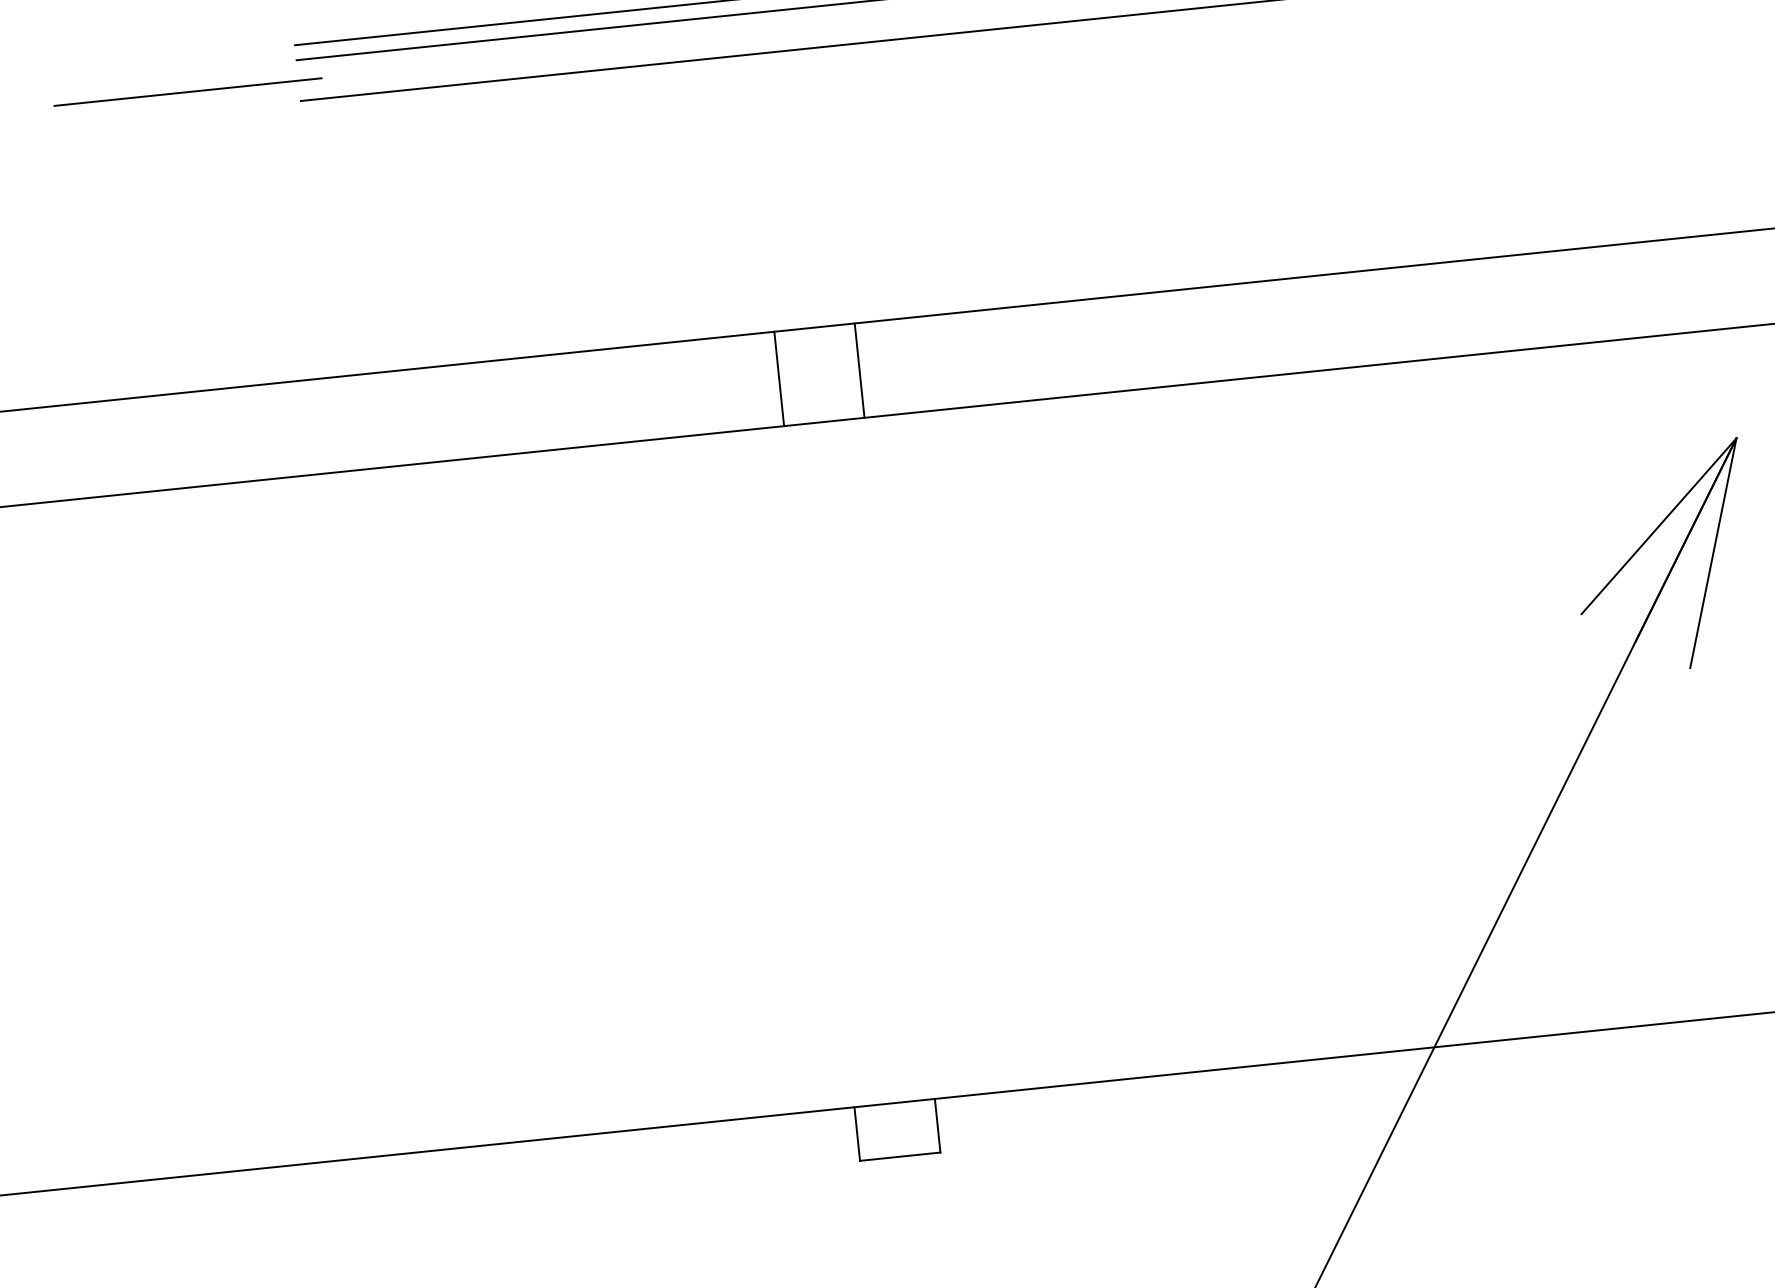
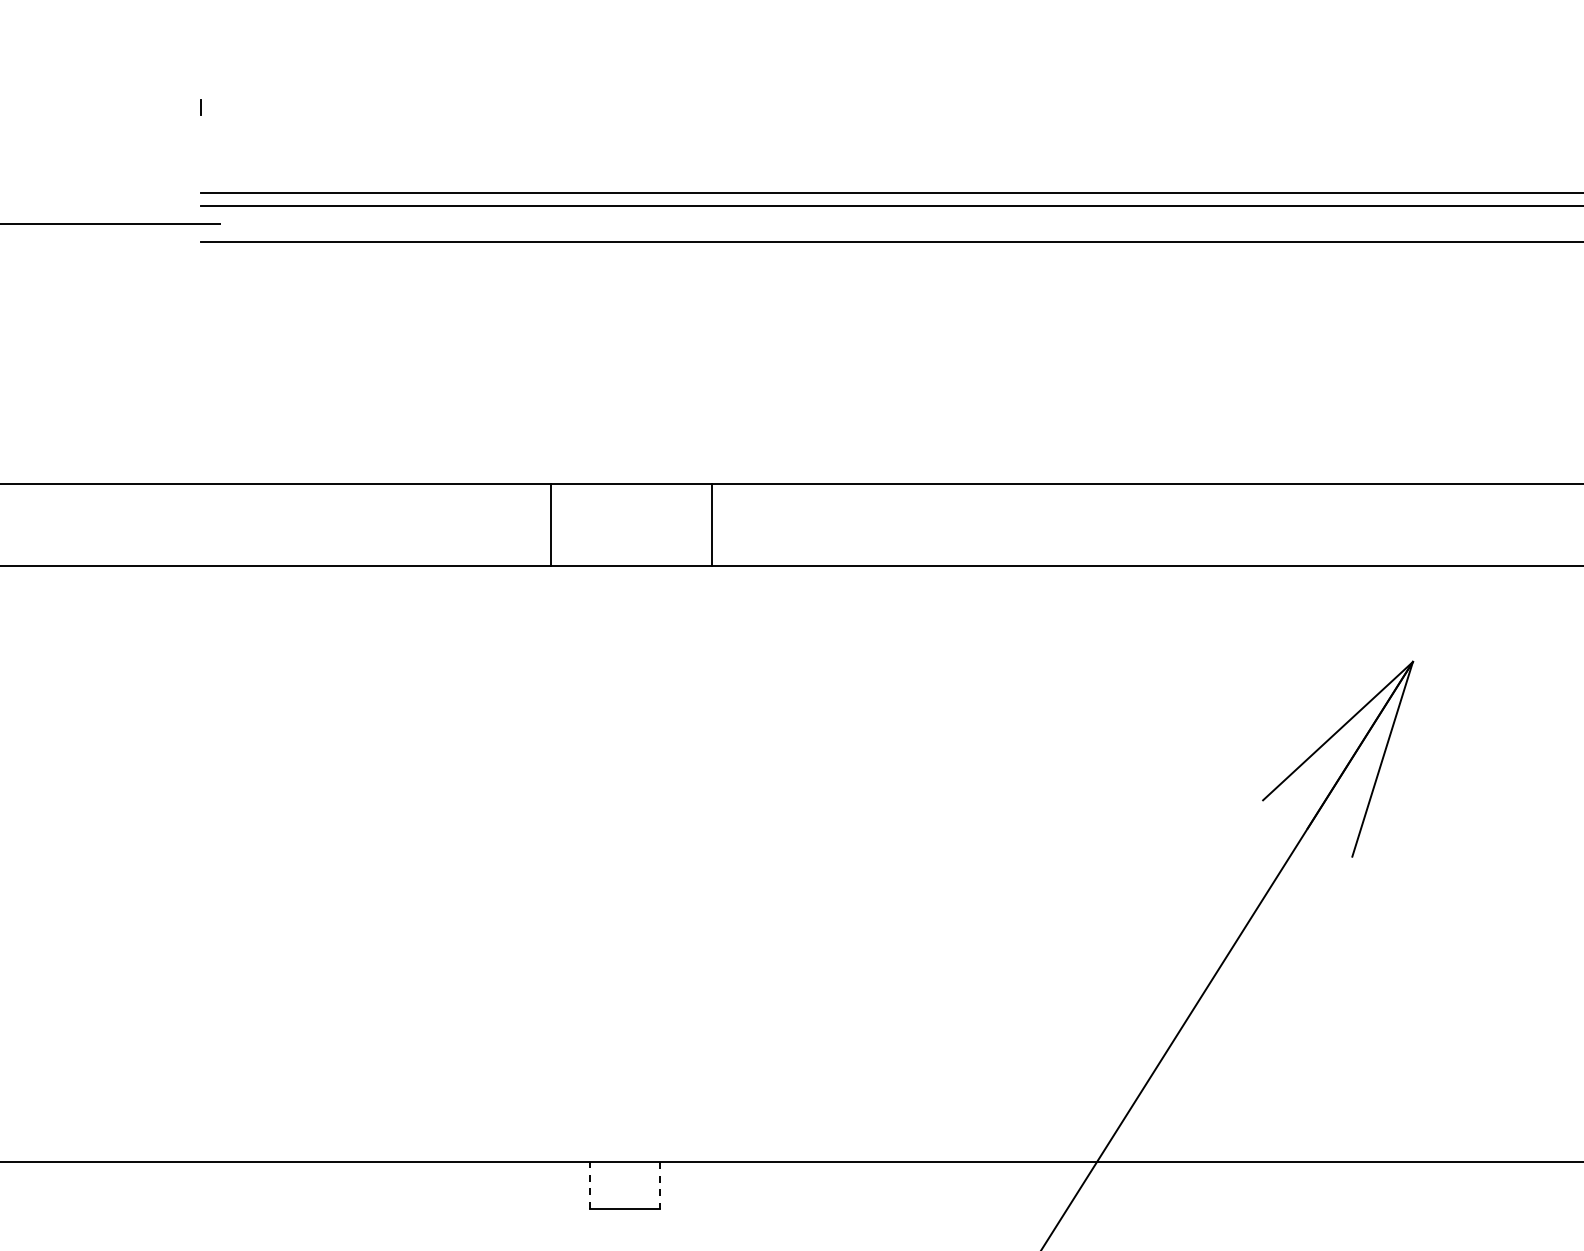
line: (860, 370) -> (712, 524), moved
line: (778, 378) -> (550, 524), moved
line: (938, 1125) -> (660, 1185), solid -> dashed
line: (856, 1132) -> (589, 1184), solid -> dashed

